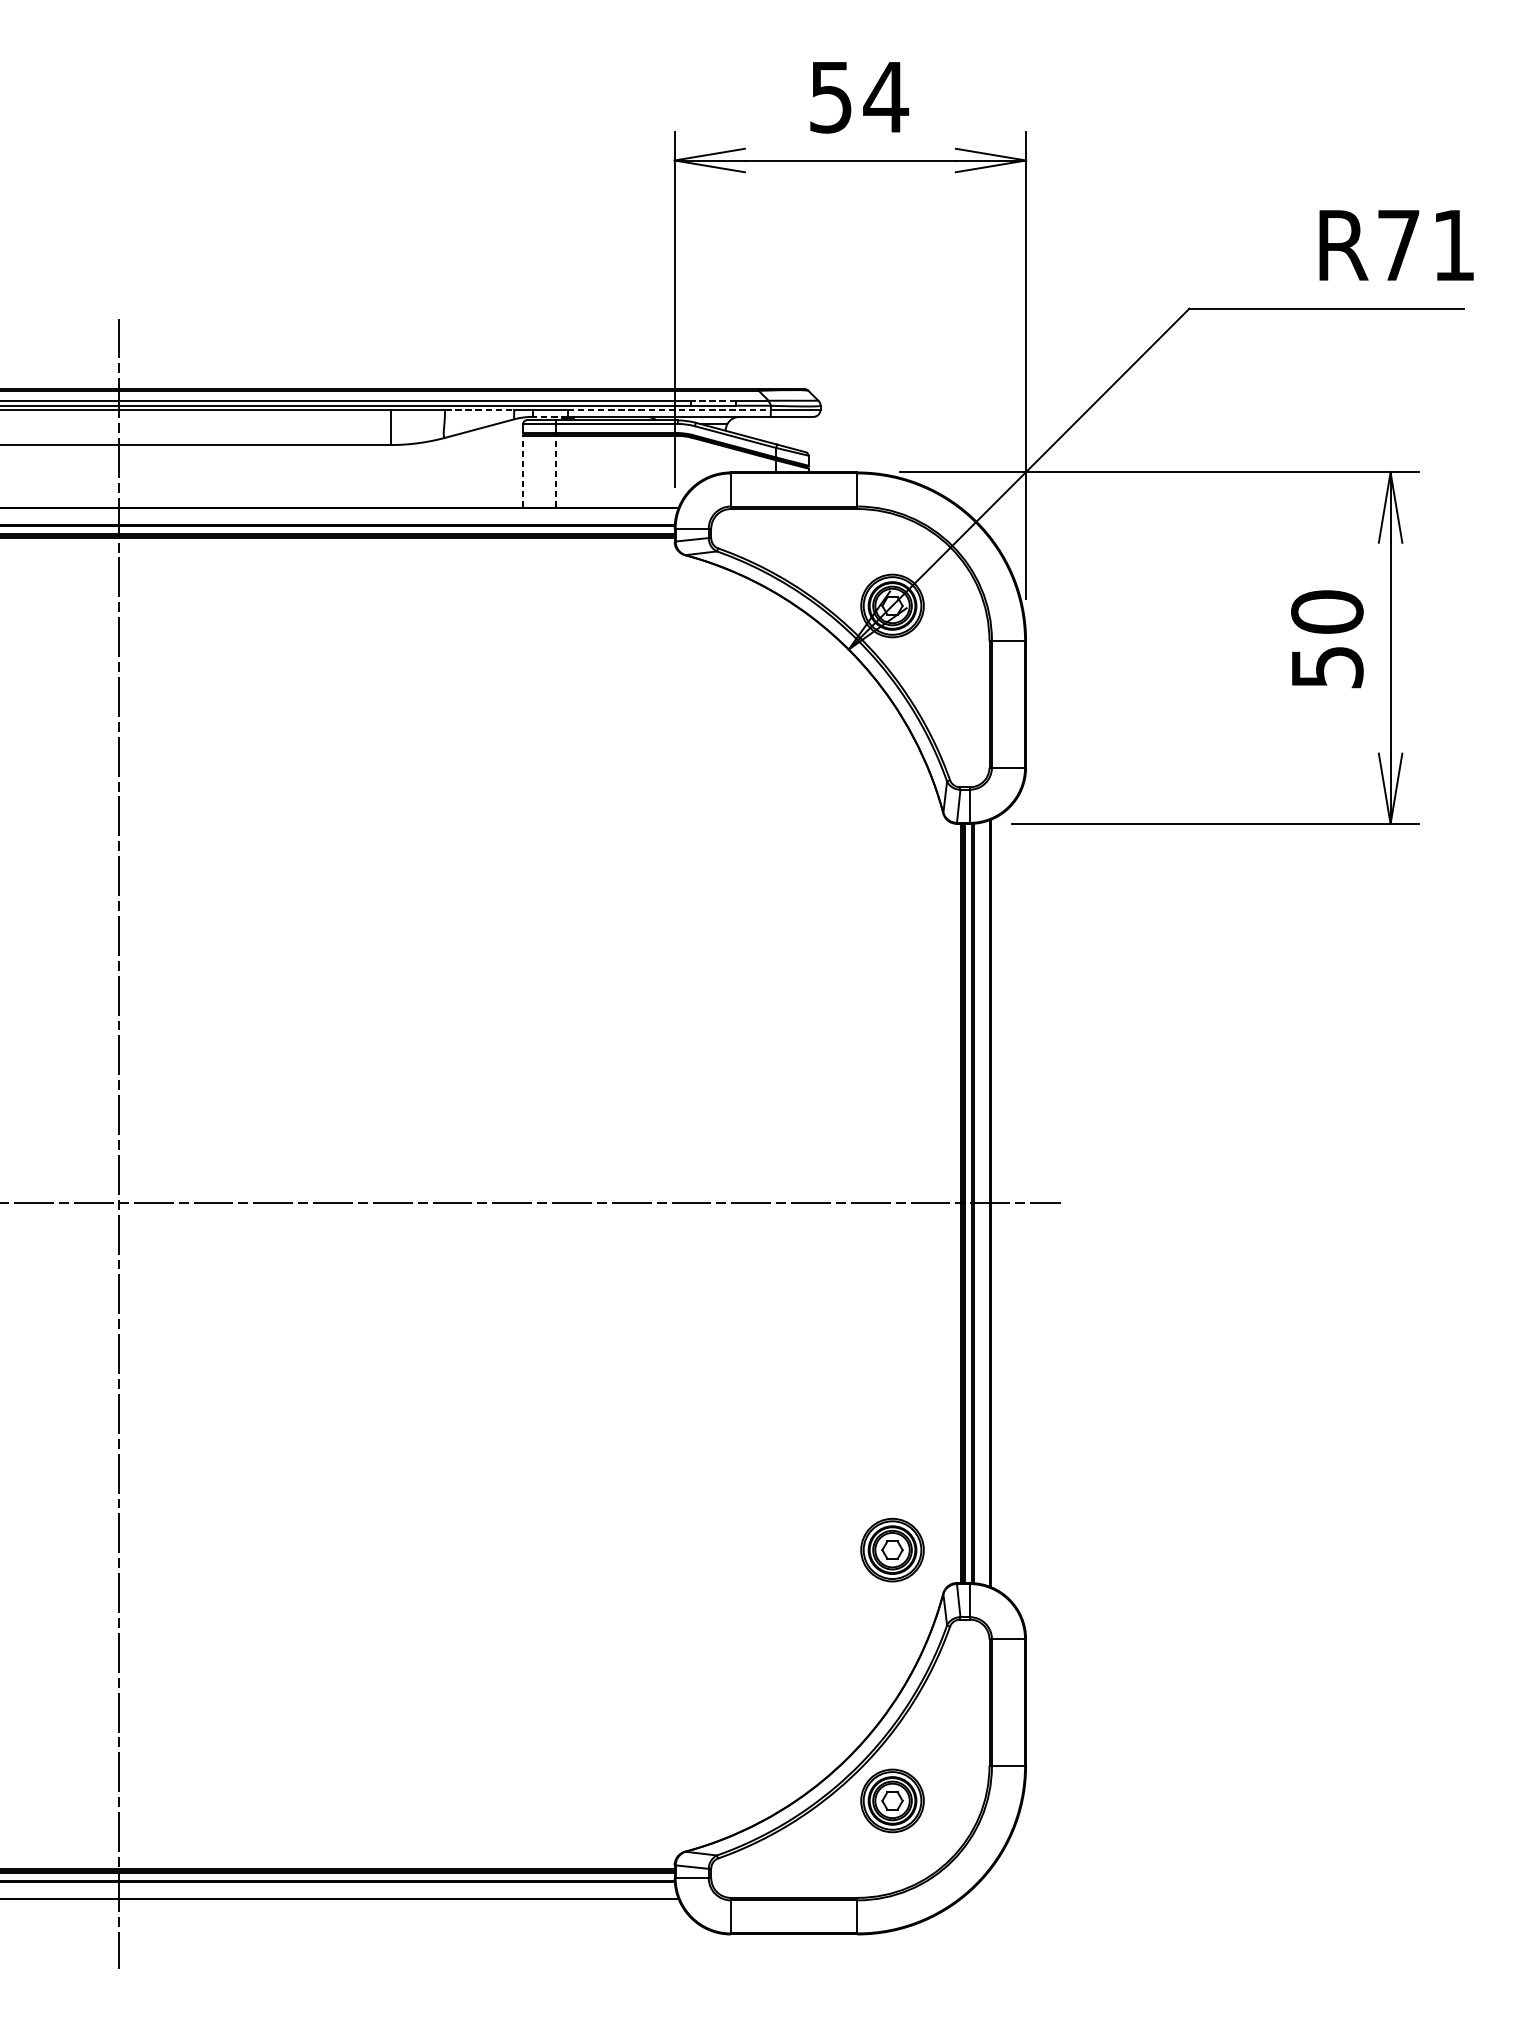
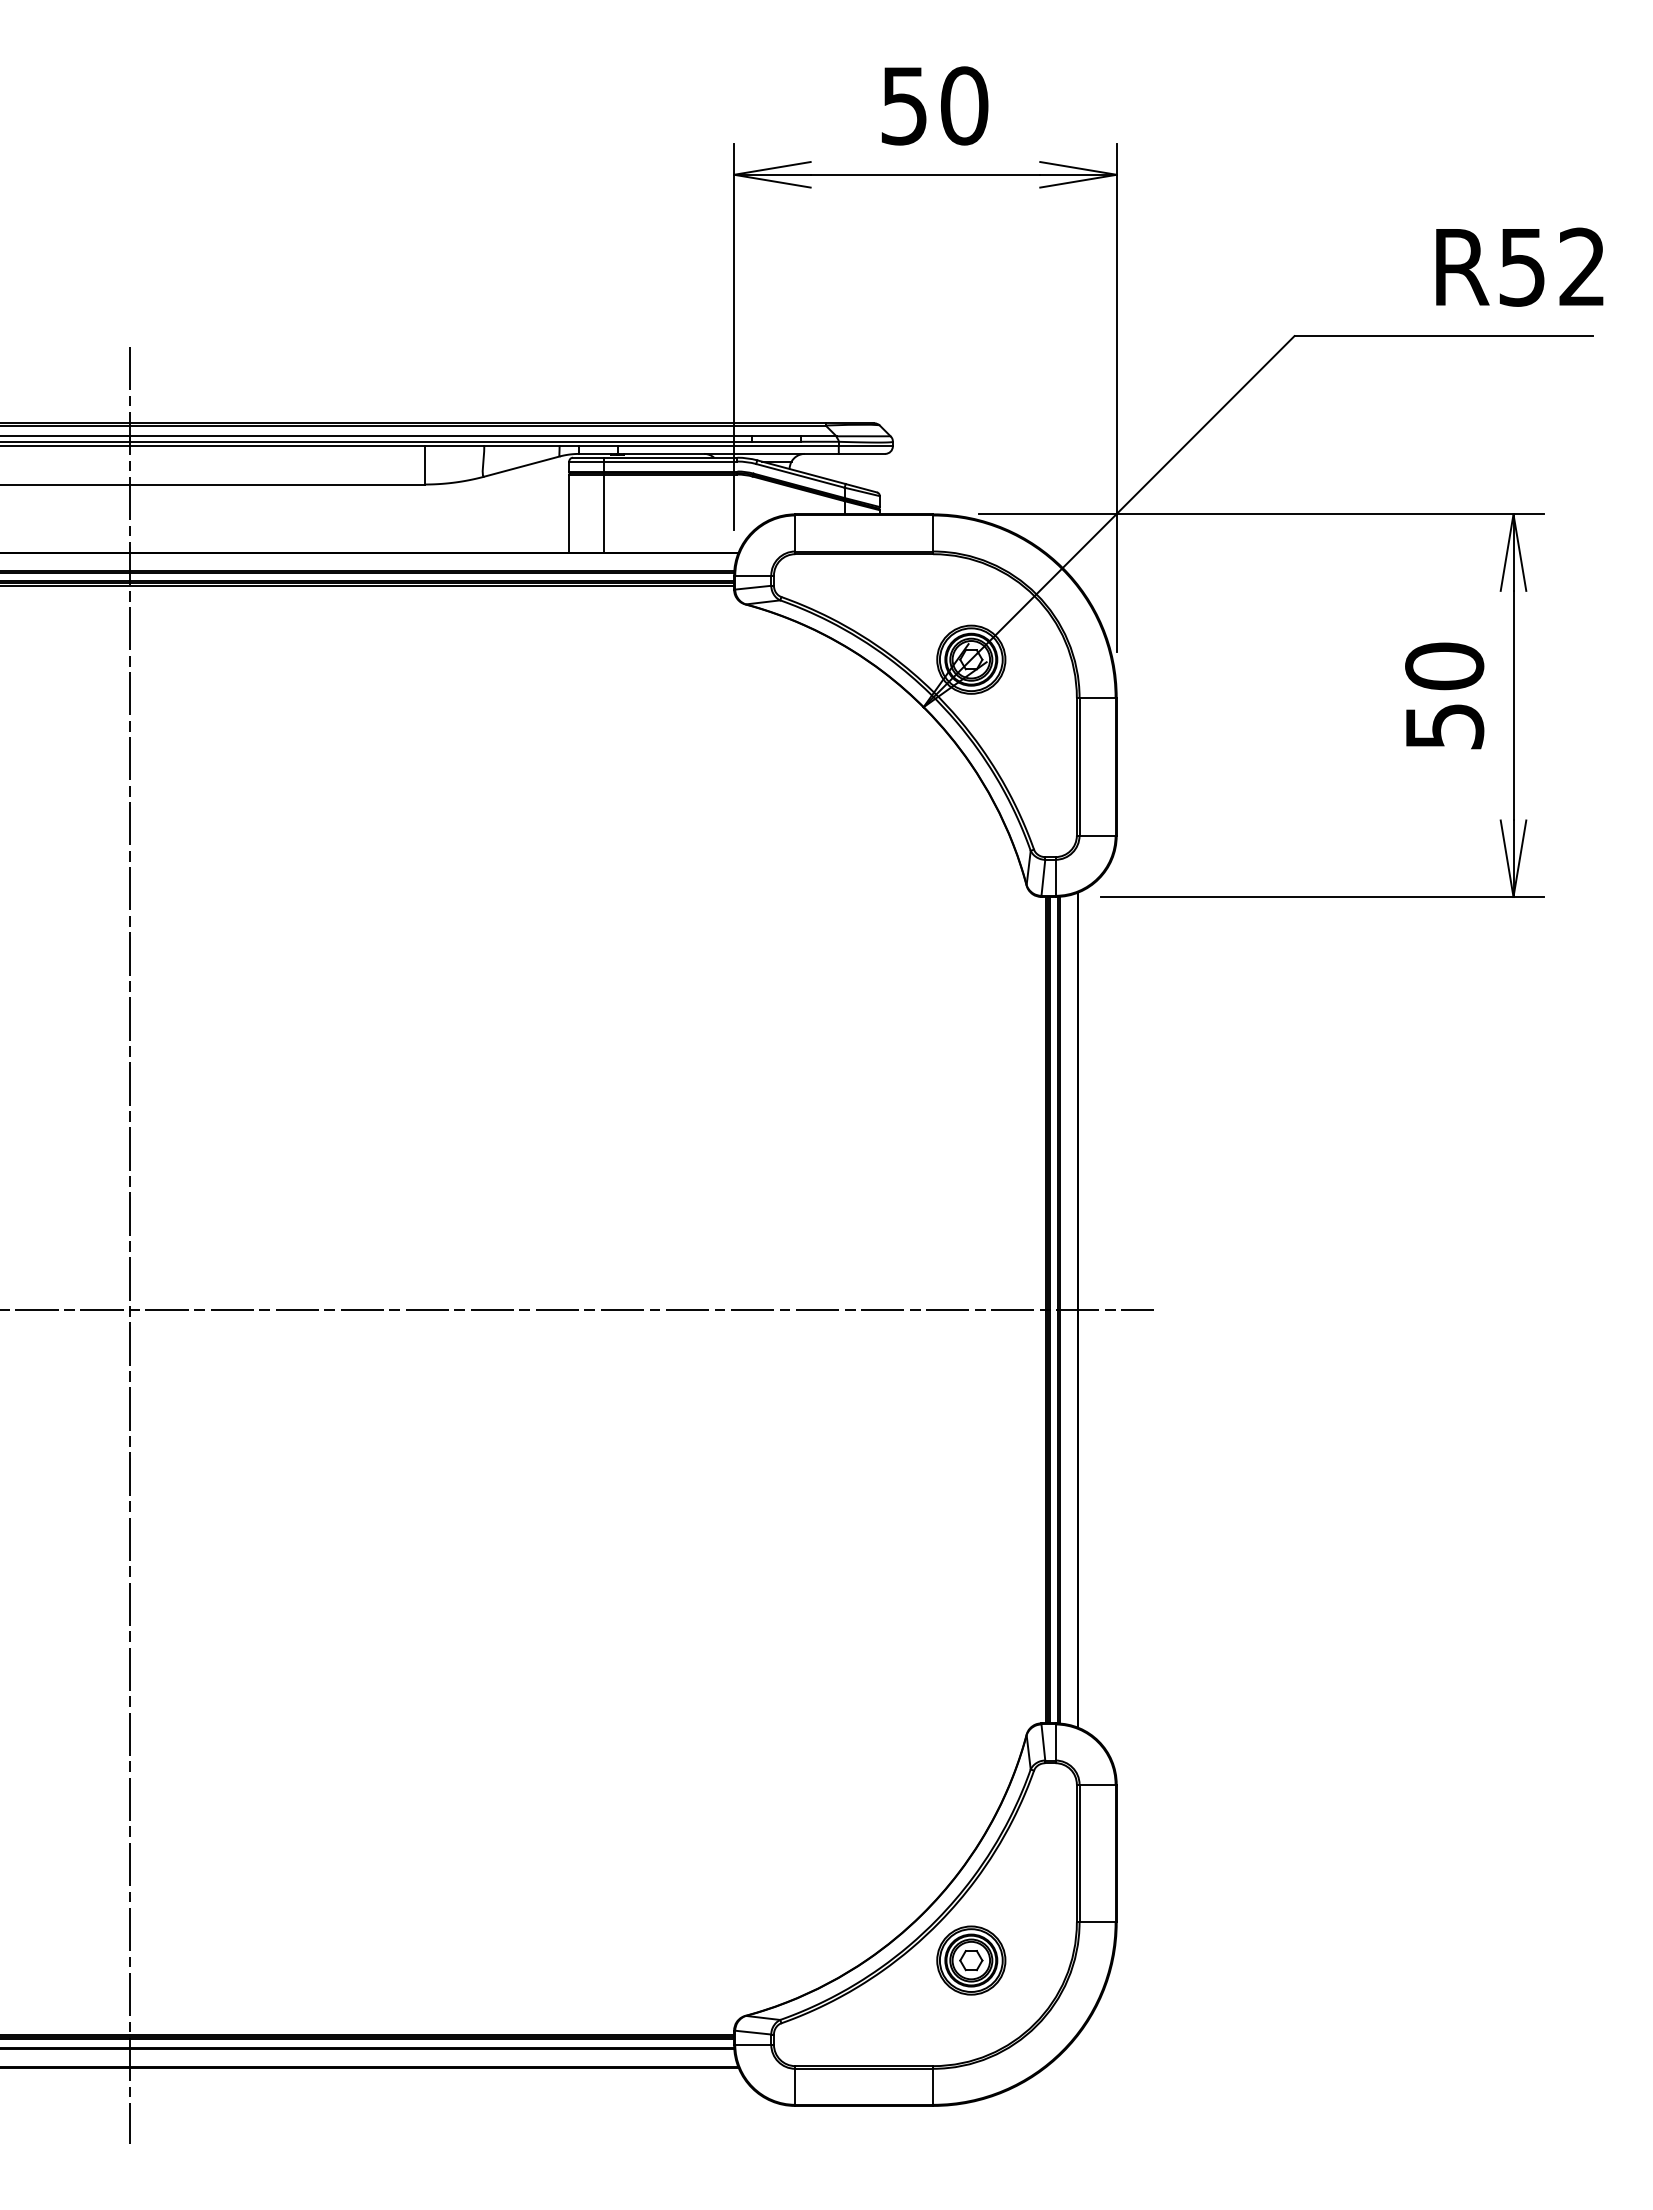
text: (886, 96) -> (964, 105), 54 -> 50
text: (1425, 244) -> (1551, 266), R71 -> R52
line: (713, 400) -> (776, 436), dashed -> solid
line: (479, 410) -> (521, 446), dashed -> solid
line: (669, 410) -> (728, 446), dashed -> solid
line: (550, 416) -> (598, 453), dashed -> solid
line: (523, 471) -> (569, 513), dashed -> solid
line: (555, 471) -> (604, 513), dashed -> solid
part: (892, 1550) -> (971, 1687), removed

